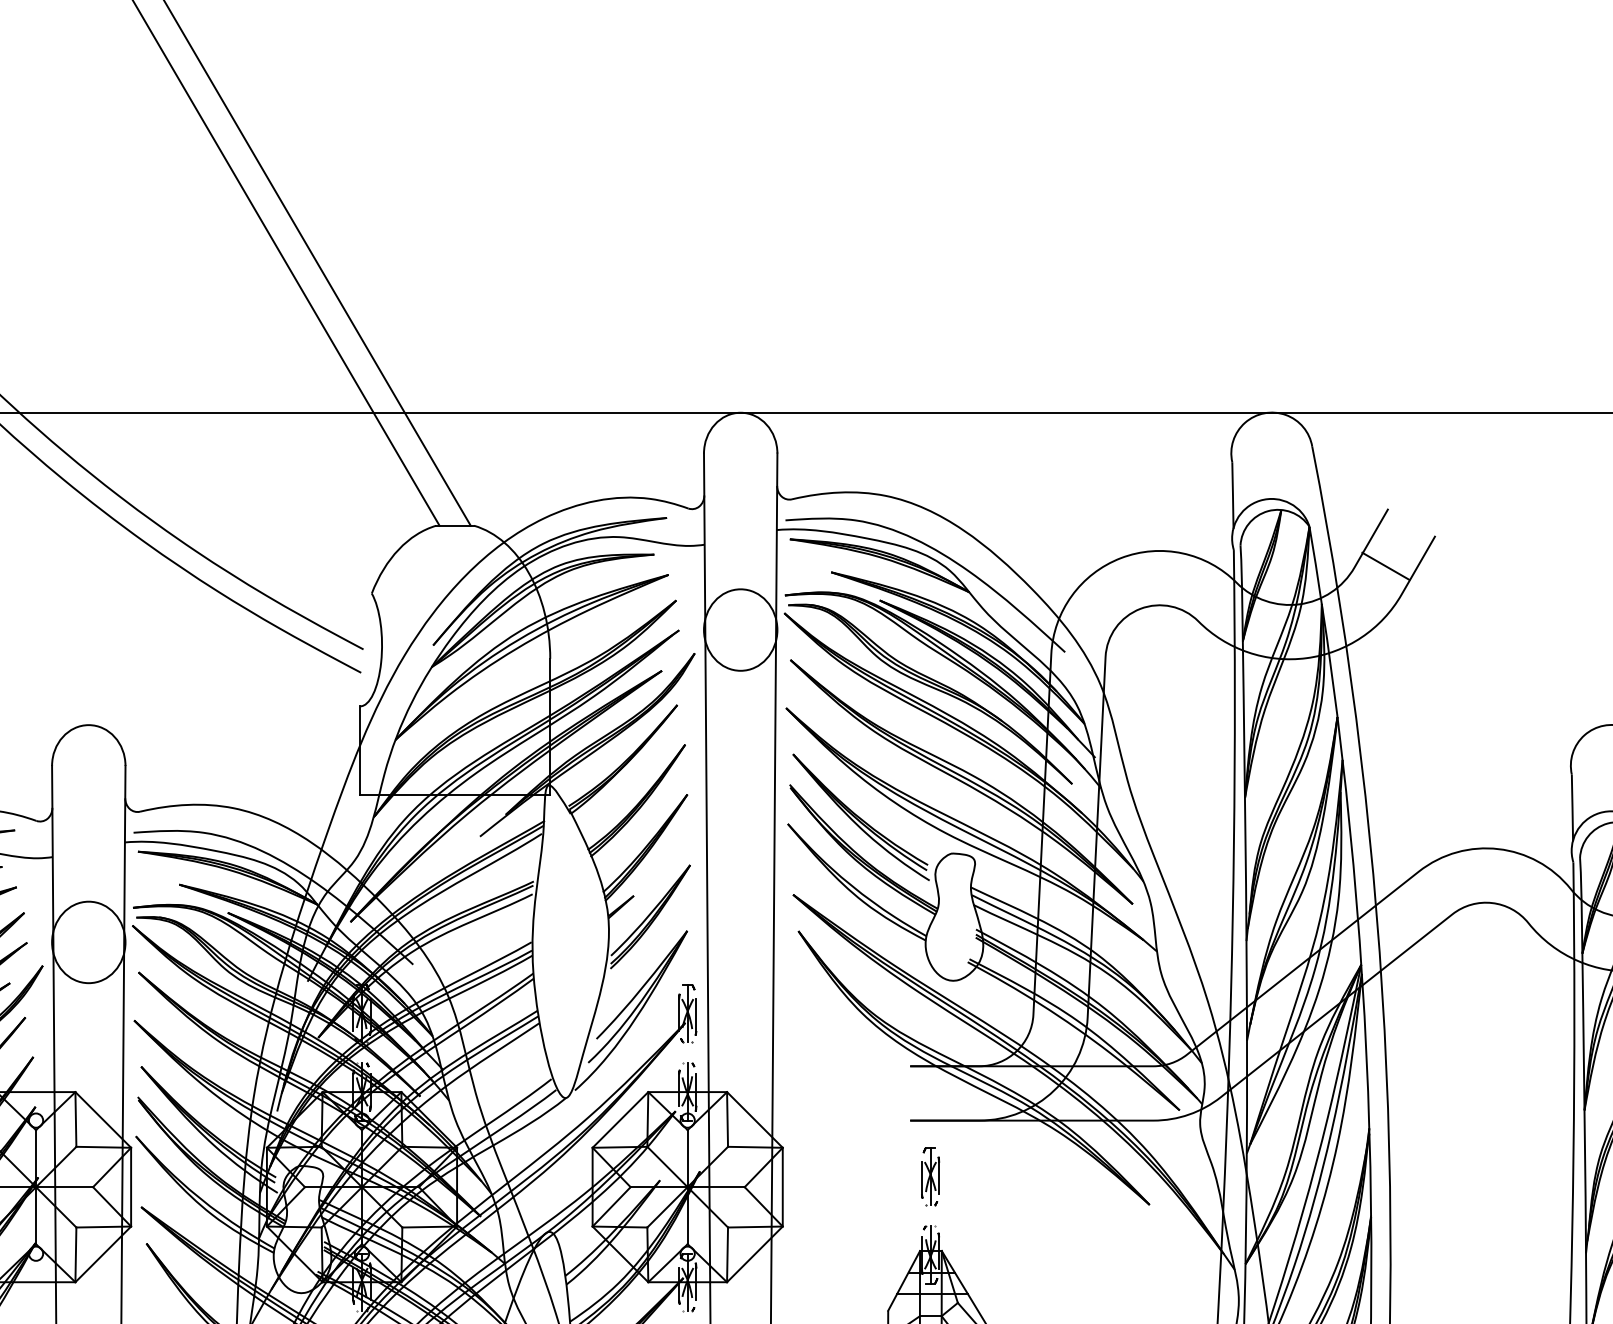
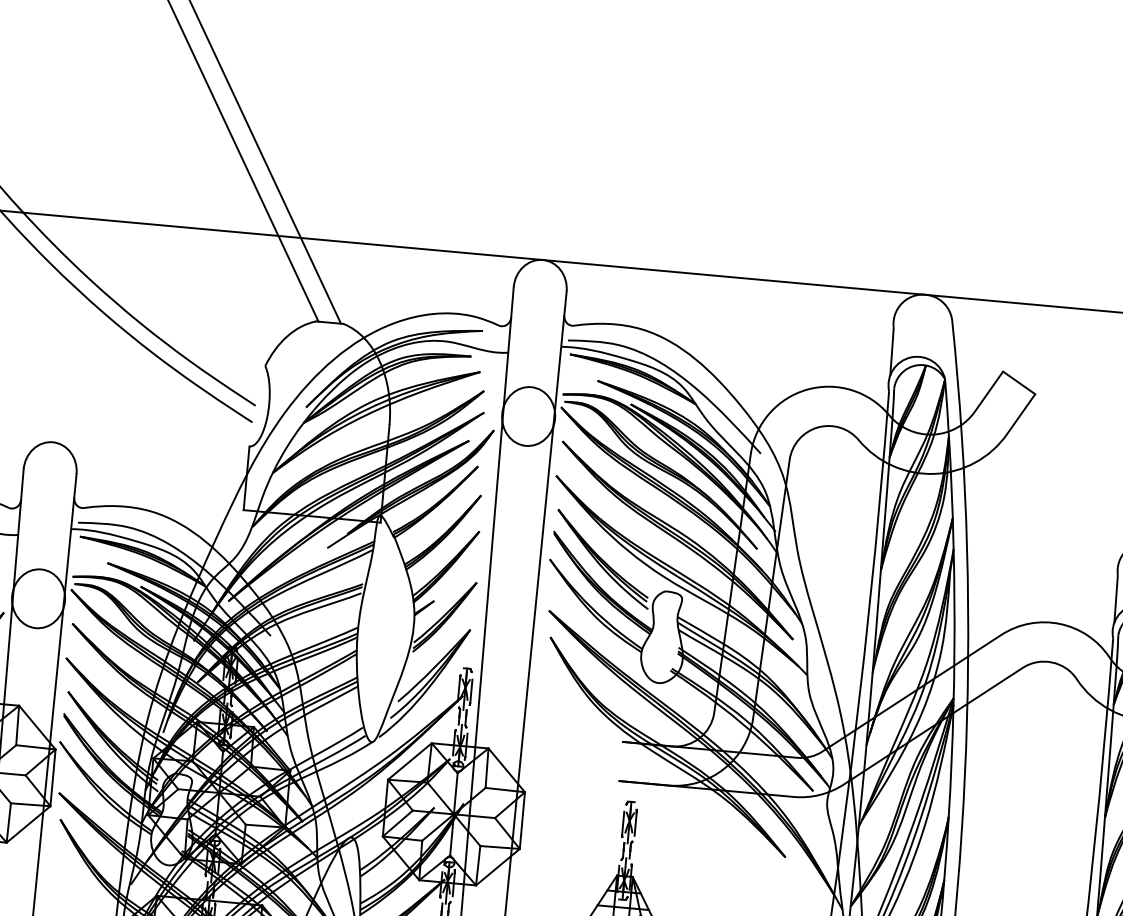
line: (1385, 565) -> (1018, 382), moved

